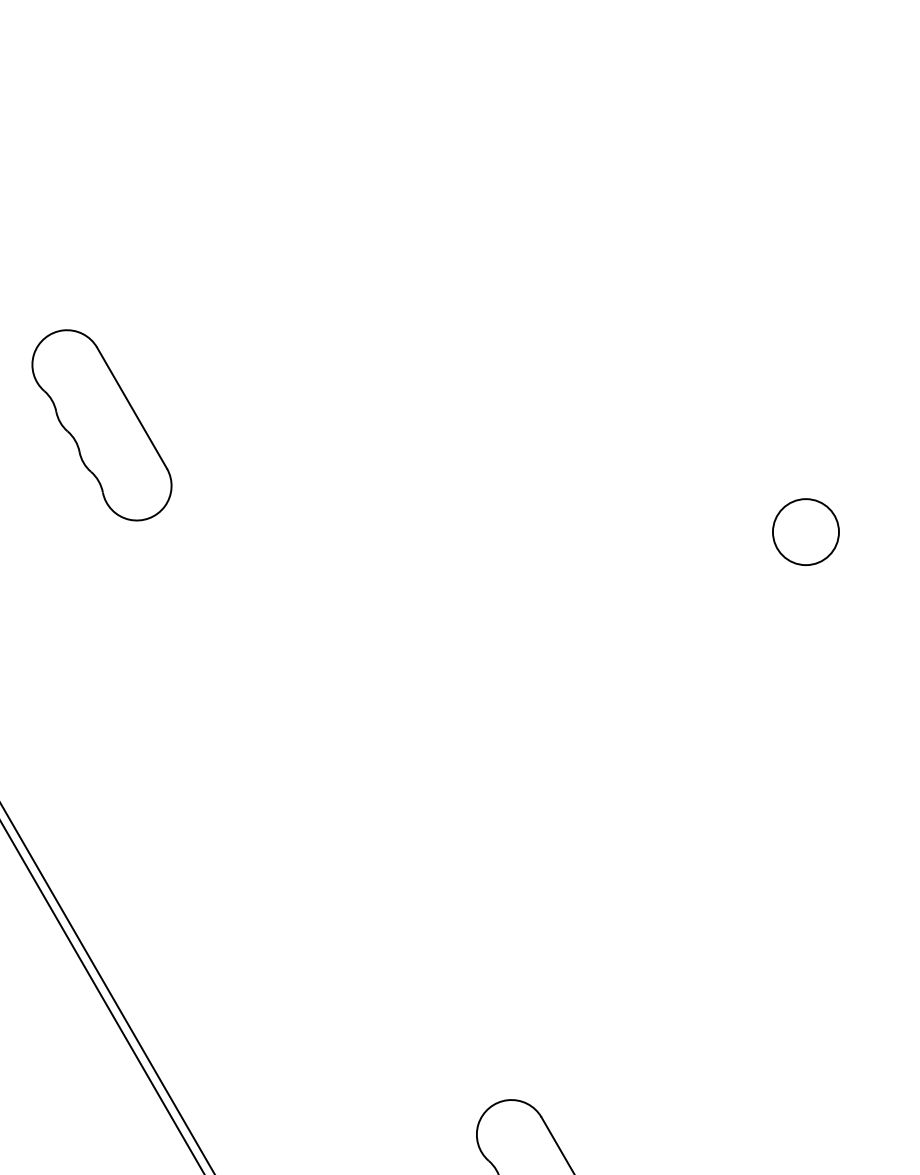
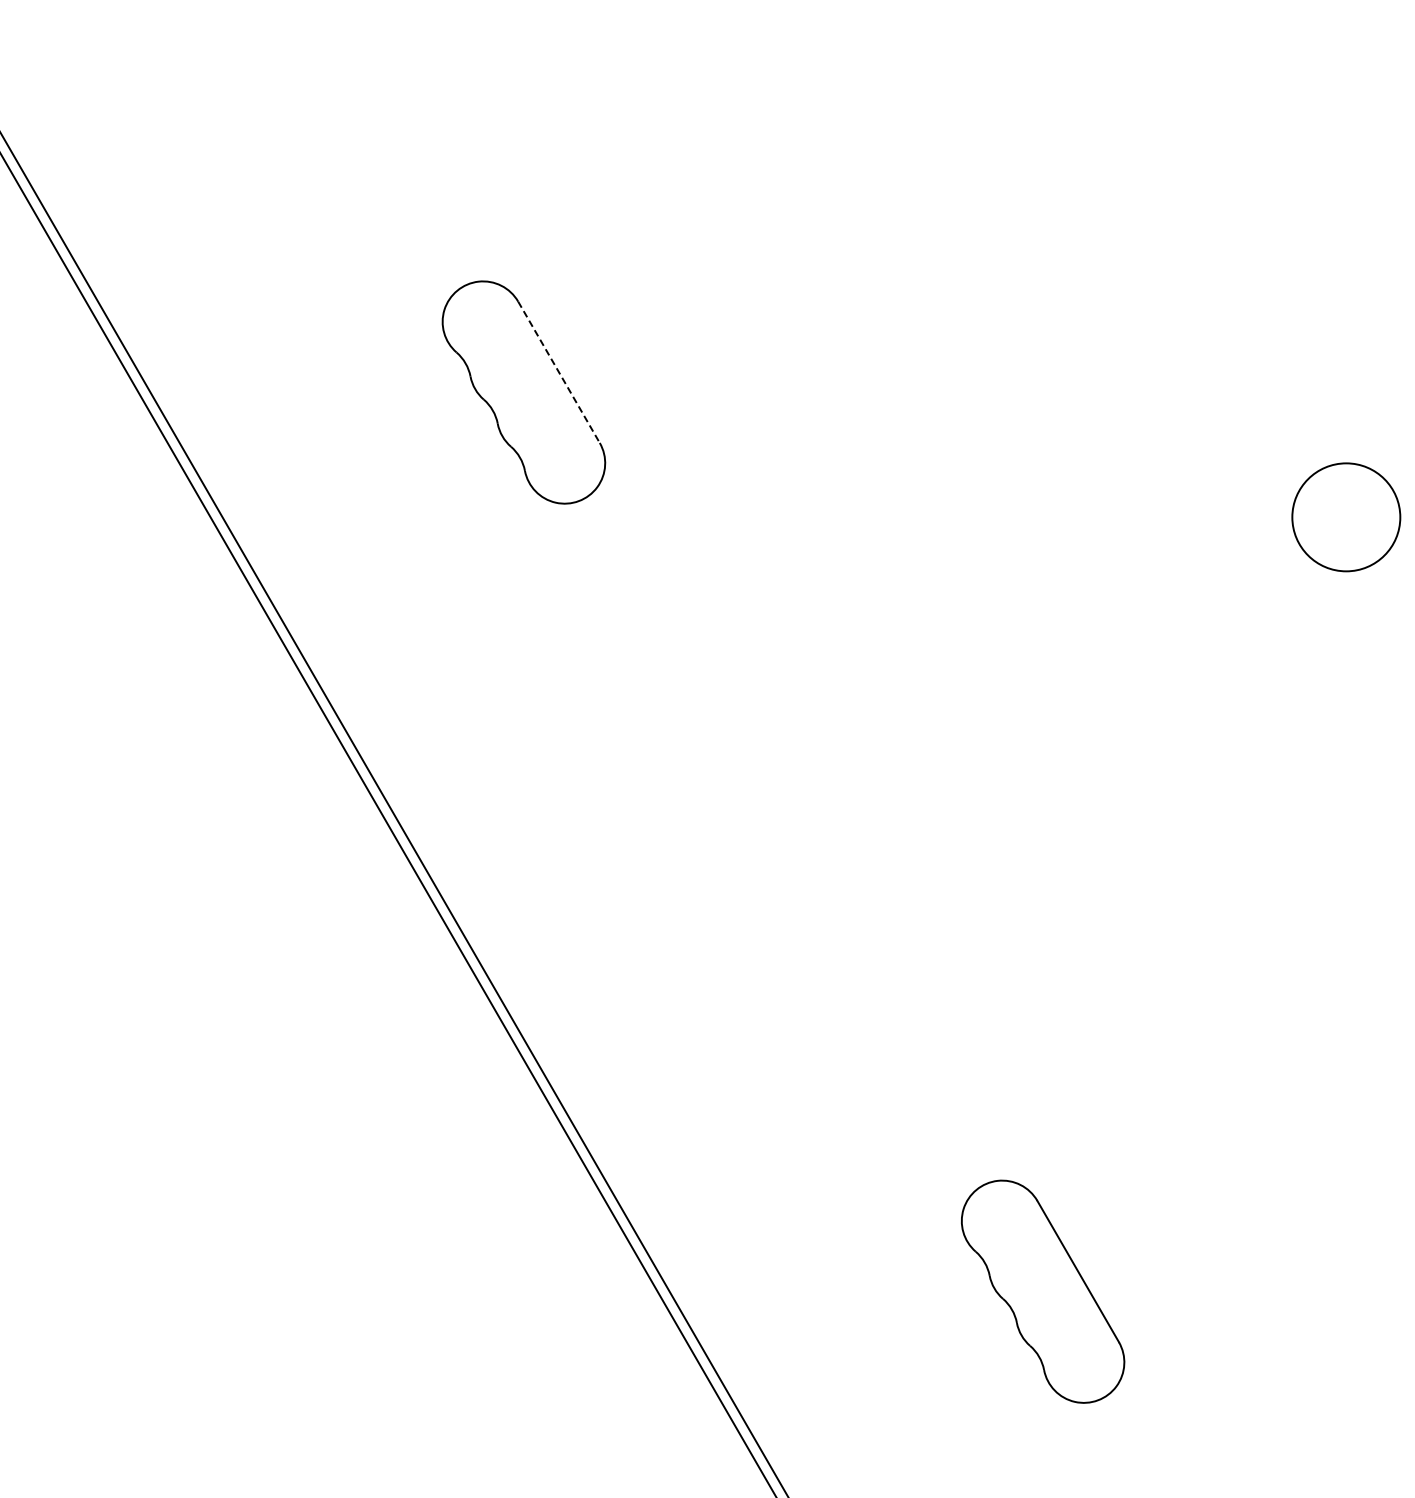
line: (132, 408) -> (559, 372), solid -> dashed
circle: (805, 531) -> (1345, 516), size x1.4

